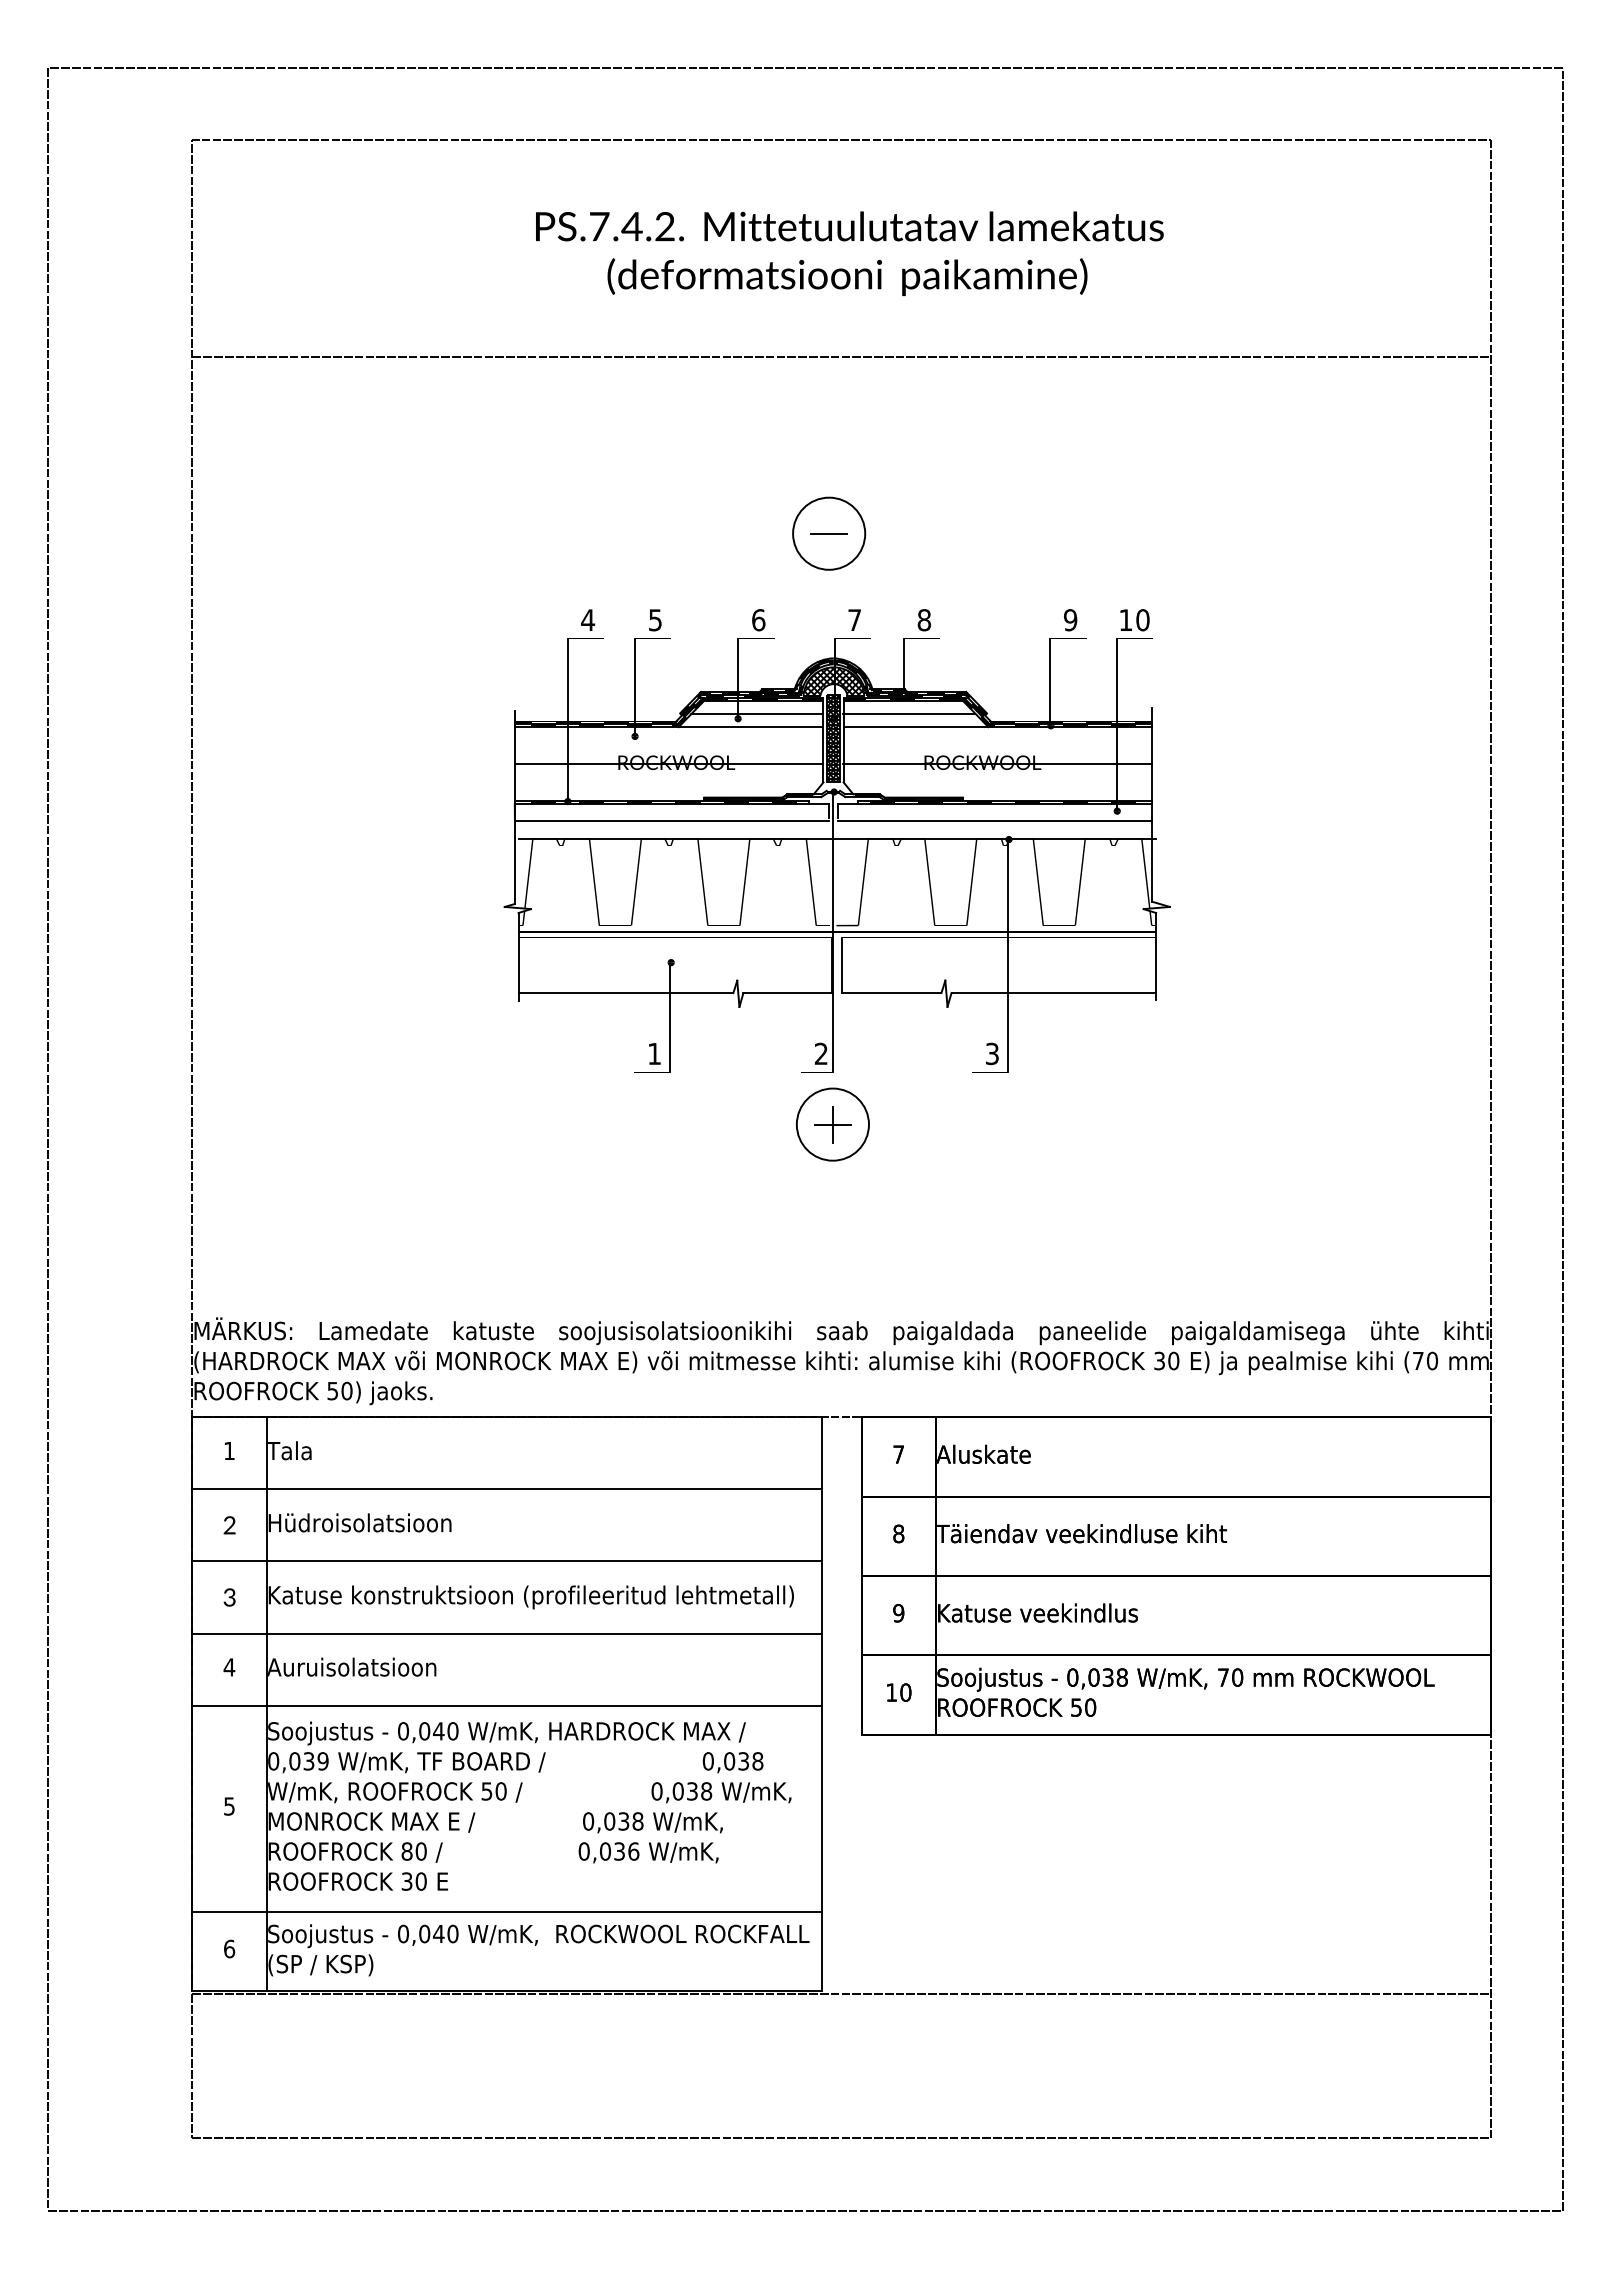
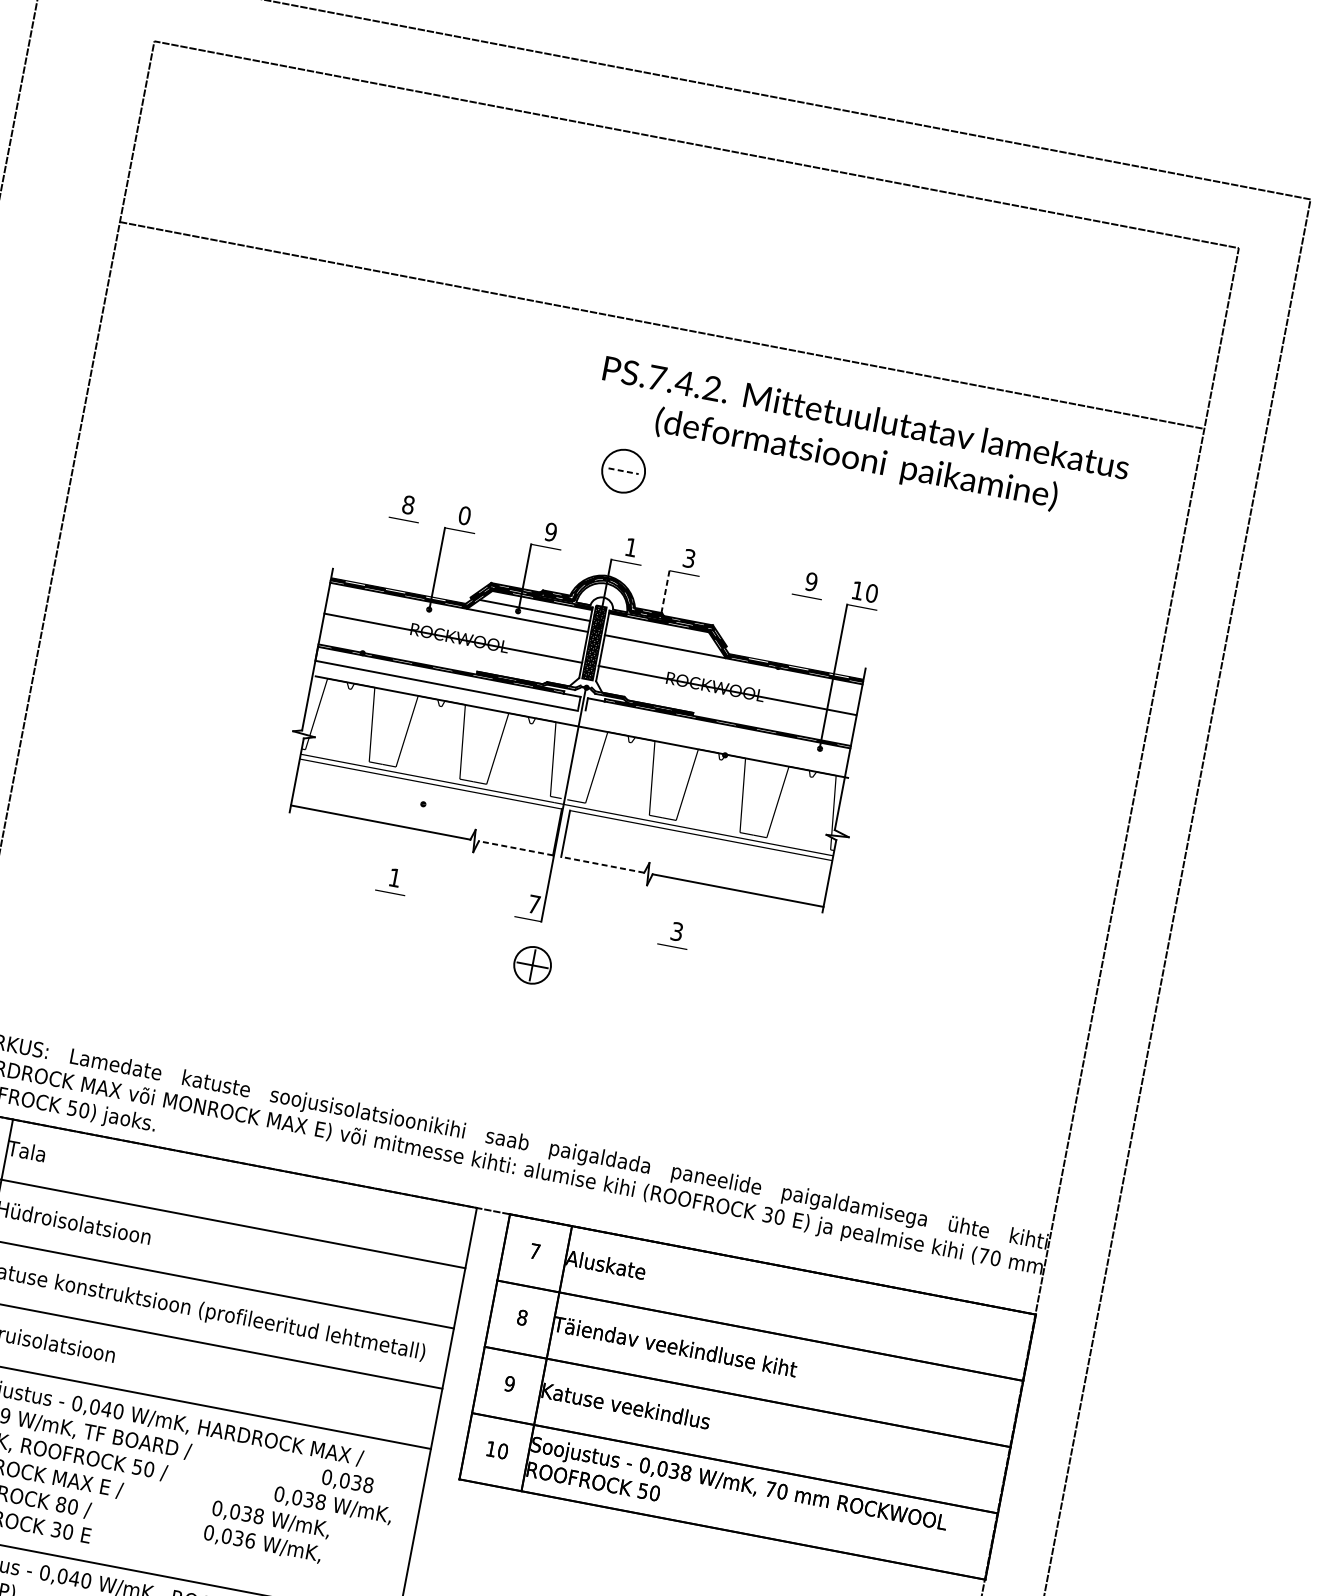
text: (849, 253) -> (861, 440), moved
circle: (829, 533) -> (623, 471), size x0.7
line: (829, 533) -> (623, 471), solid -> dashed
text: (854, 619) -> (631, 546), 7 -> 1
text: (588, 620) -> (408, 505), 4 -> 8
text: (655, 620) -> (464, 516), 5 -> 0
text: (758, 620) -> (550, 532), 6 -> 9
text: (923, 620) -> (688, 558), 8 -> 3
line: (904, 664) -> (665, 592), solid -> dashed
hatch: (834, 681) -> (604, 595), removed
line: (1050, 682) -> (784, 630), removed
line: (909, 714) -> (661, 635), removed
line: (567, 718) -> (375, 583), removed
line: (994, 821) -> (715, 737), removed
line: (1008, 955) -> (706, 852), removed
line: (787, 993) -> (515, 848), solid -> dashed
line: (891, 993) -> (602, 865), solid -> dashed
line: (670, 1017) -> (414, 850), removed
text: (820, 1053) -> (533, 903), 2 -> 7
circle: (832, 1124) -> (532, 965), size x0.6

